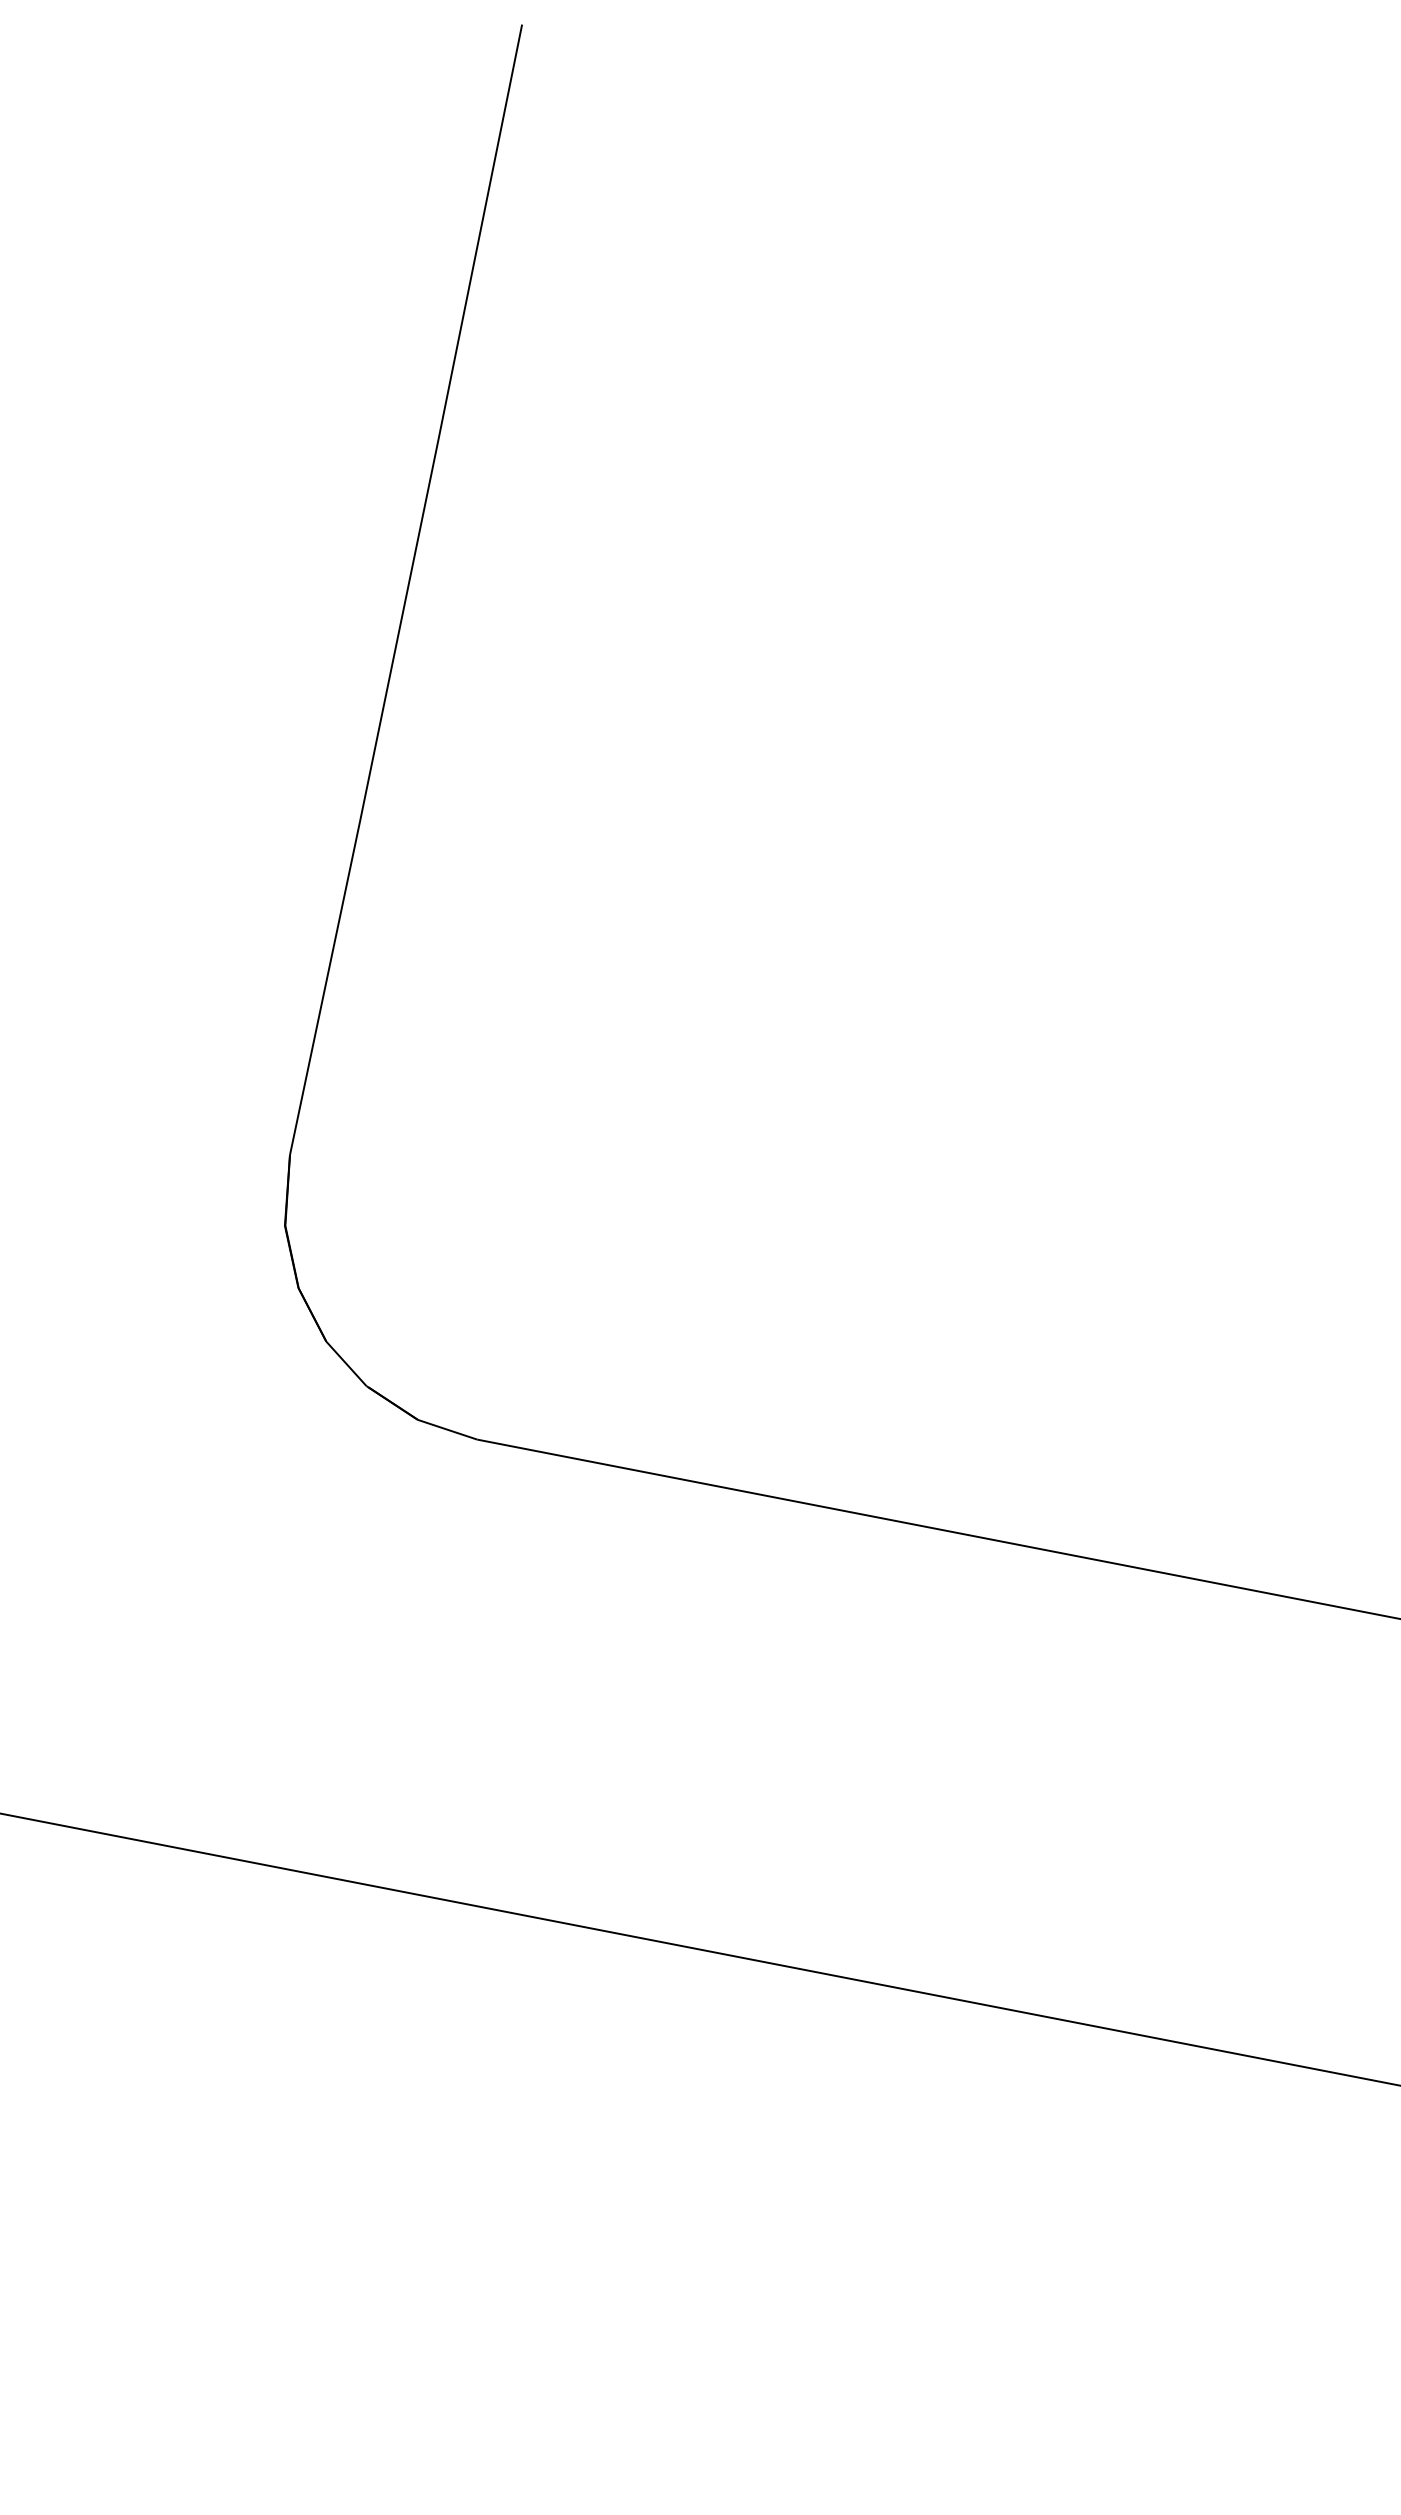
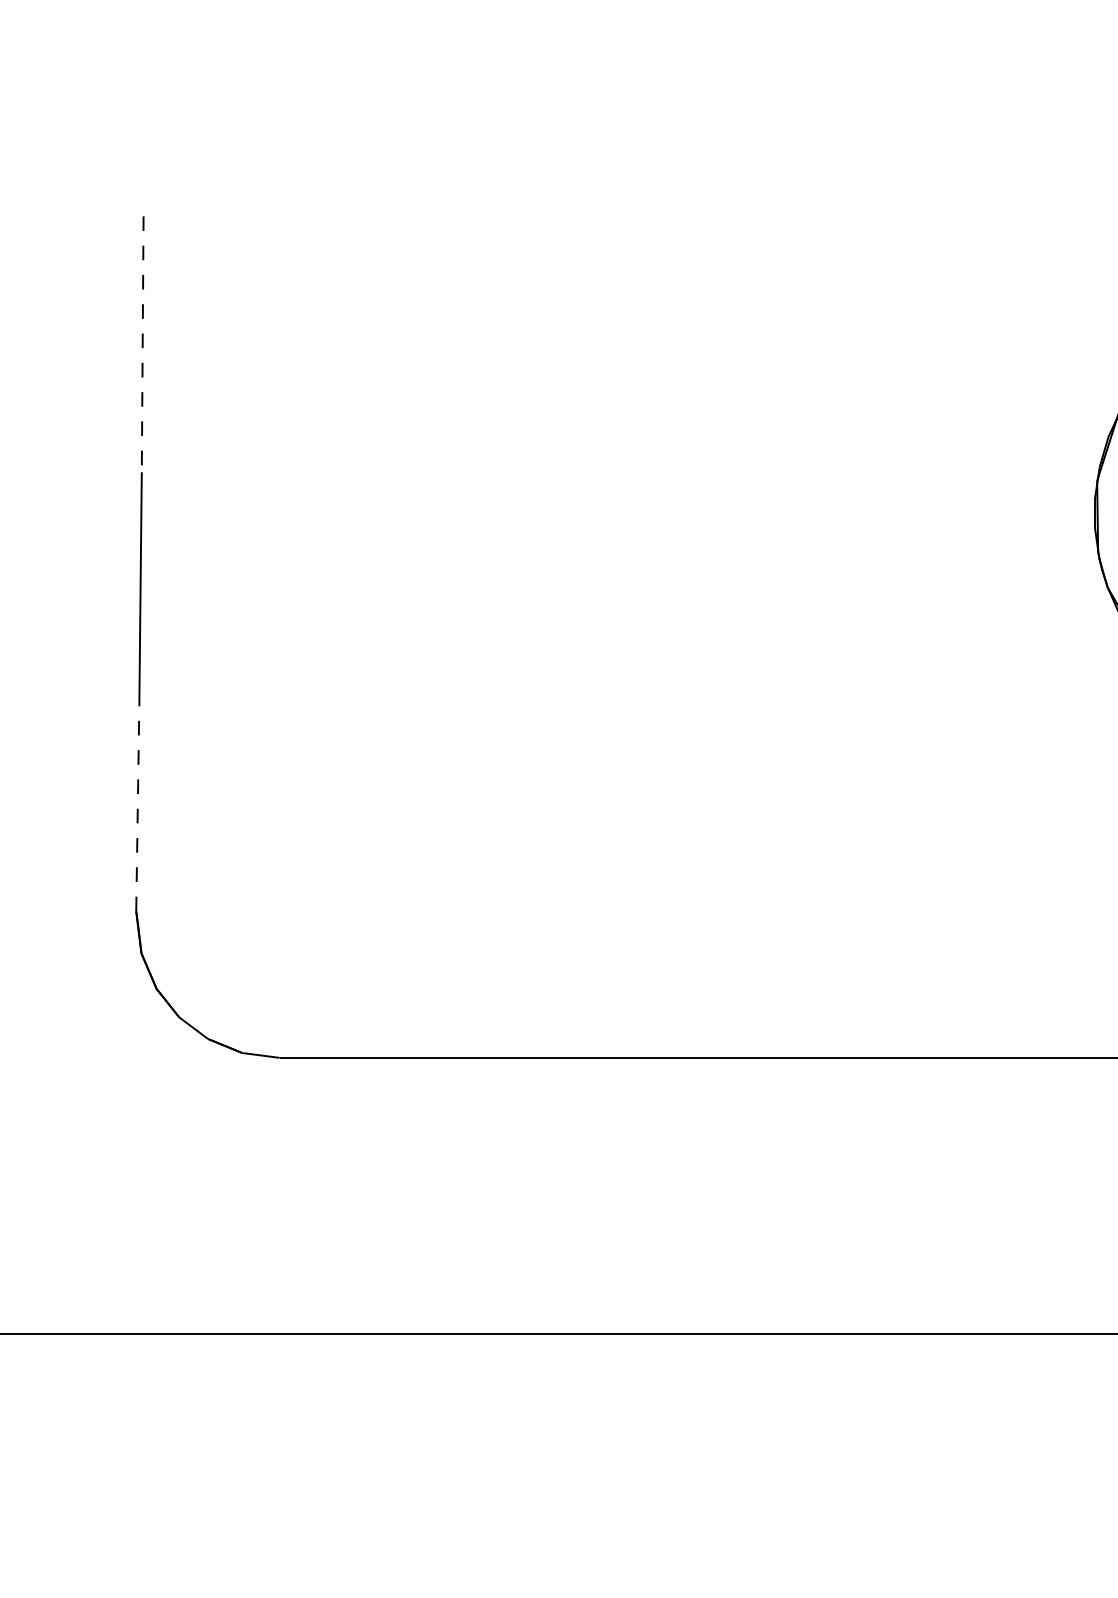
line: (479, 233) -> (142, 344), solid -> dashed
line: (324, 988) -> (137, 808), solid -> dashed

